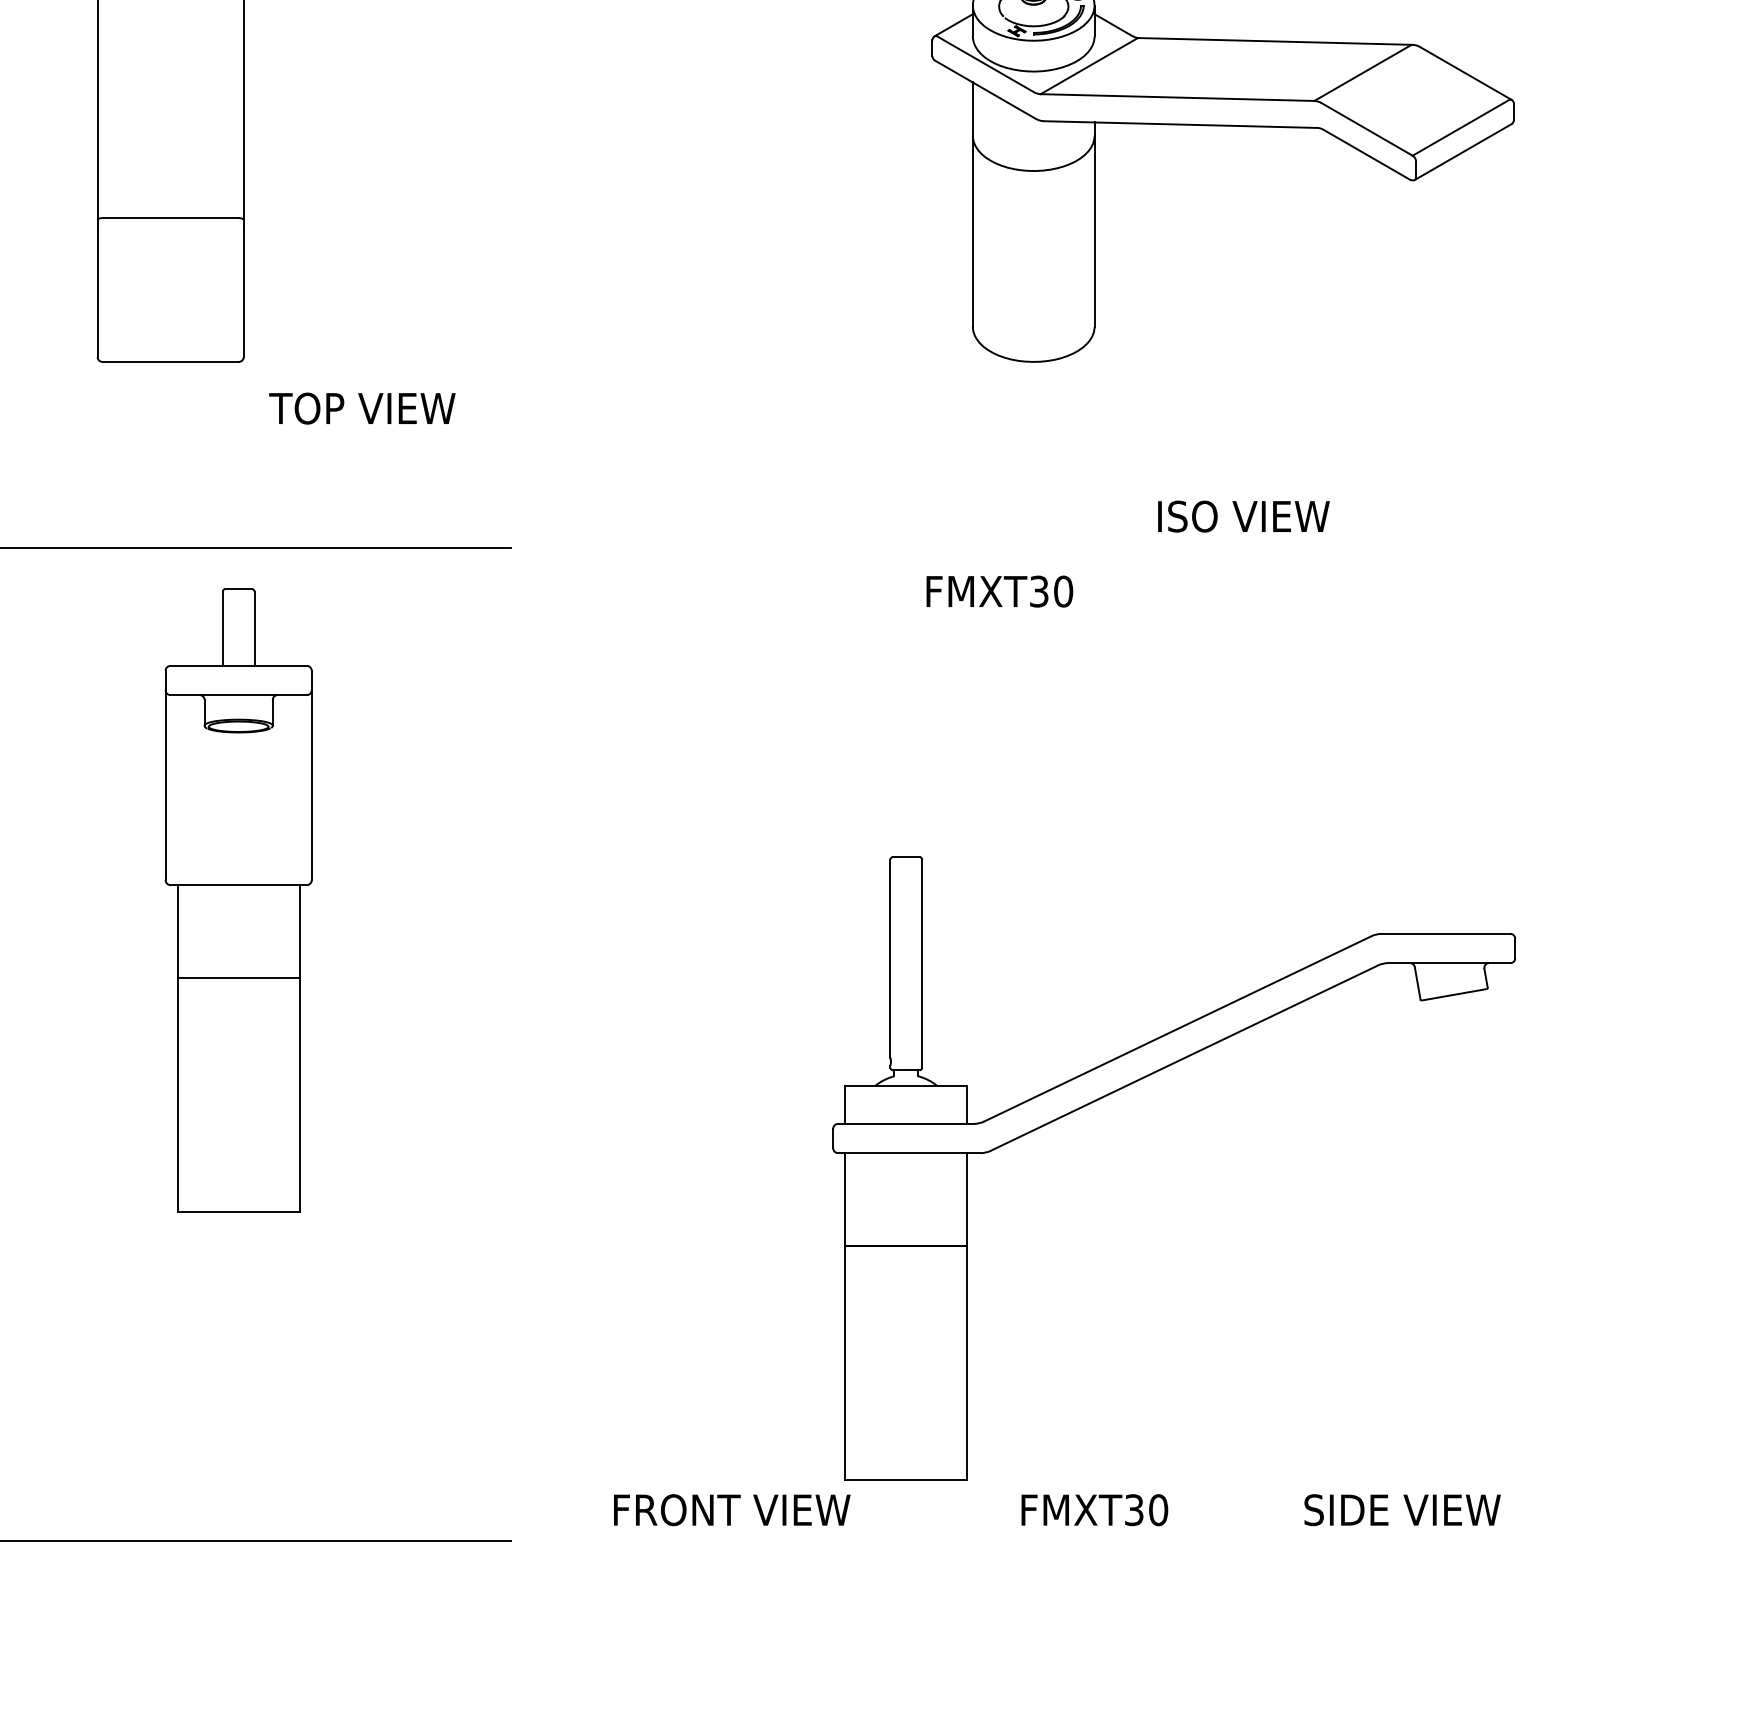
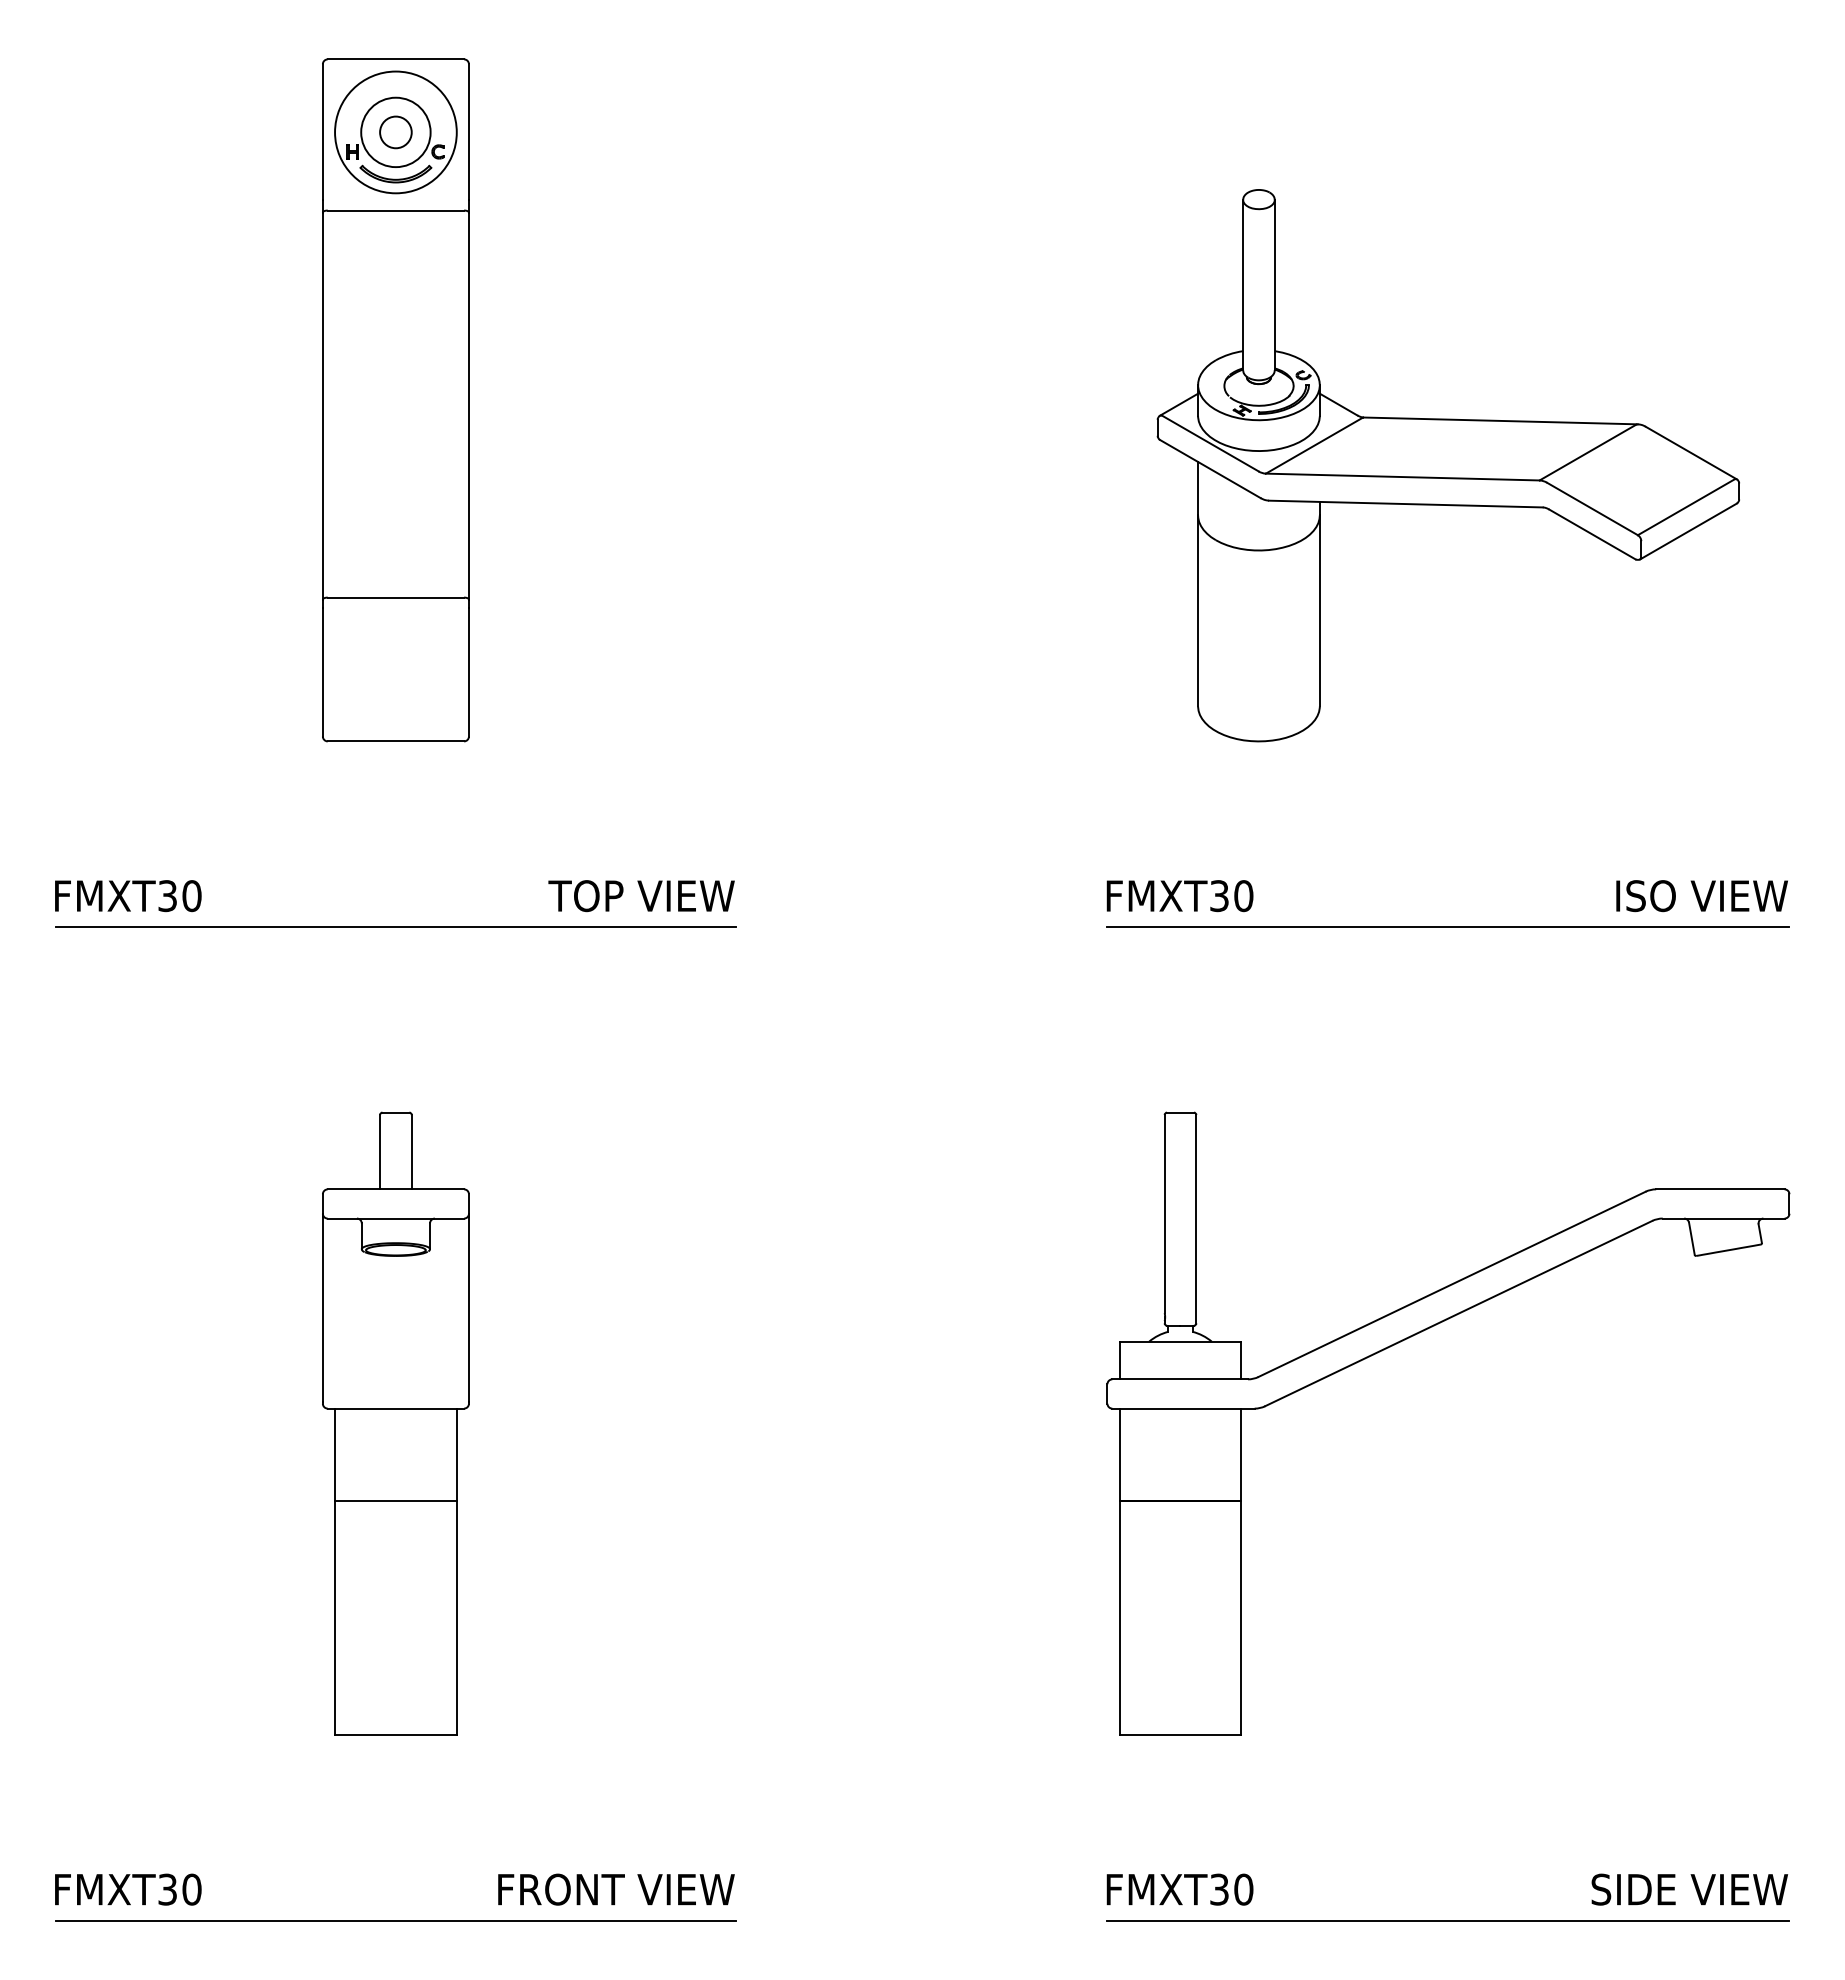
text: (362, 409) -> (641, 896), moved
text: (1243, 517) -> (1701, 896), moved
line: (1223, 548) -> (1448, 927), added
text: (999, 592) -> (1179, 896), moved
part: (238, 900) -> (395, 1423), moved
part: (1133, 1084) -> (1407, 1339), moved
text: (732, 1510) -> (616, 1889), moved
text: (1094, 1510) -> (1179, 1889), moved
text: (1402, 1510) -> (1689, 1889), moved
line: (1223, 1541) -> (1448, 1920), added

